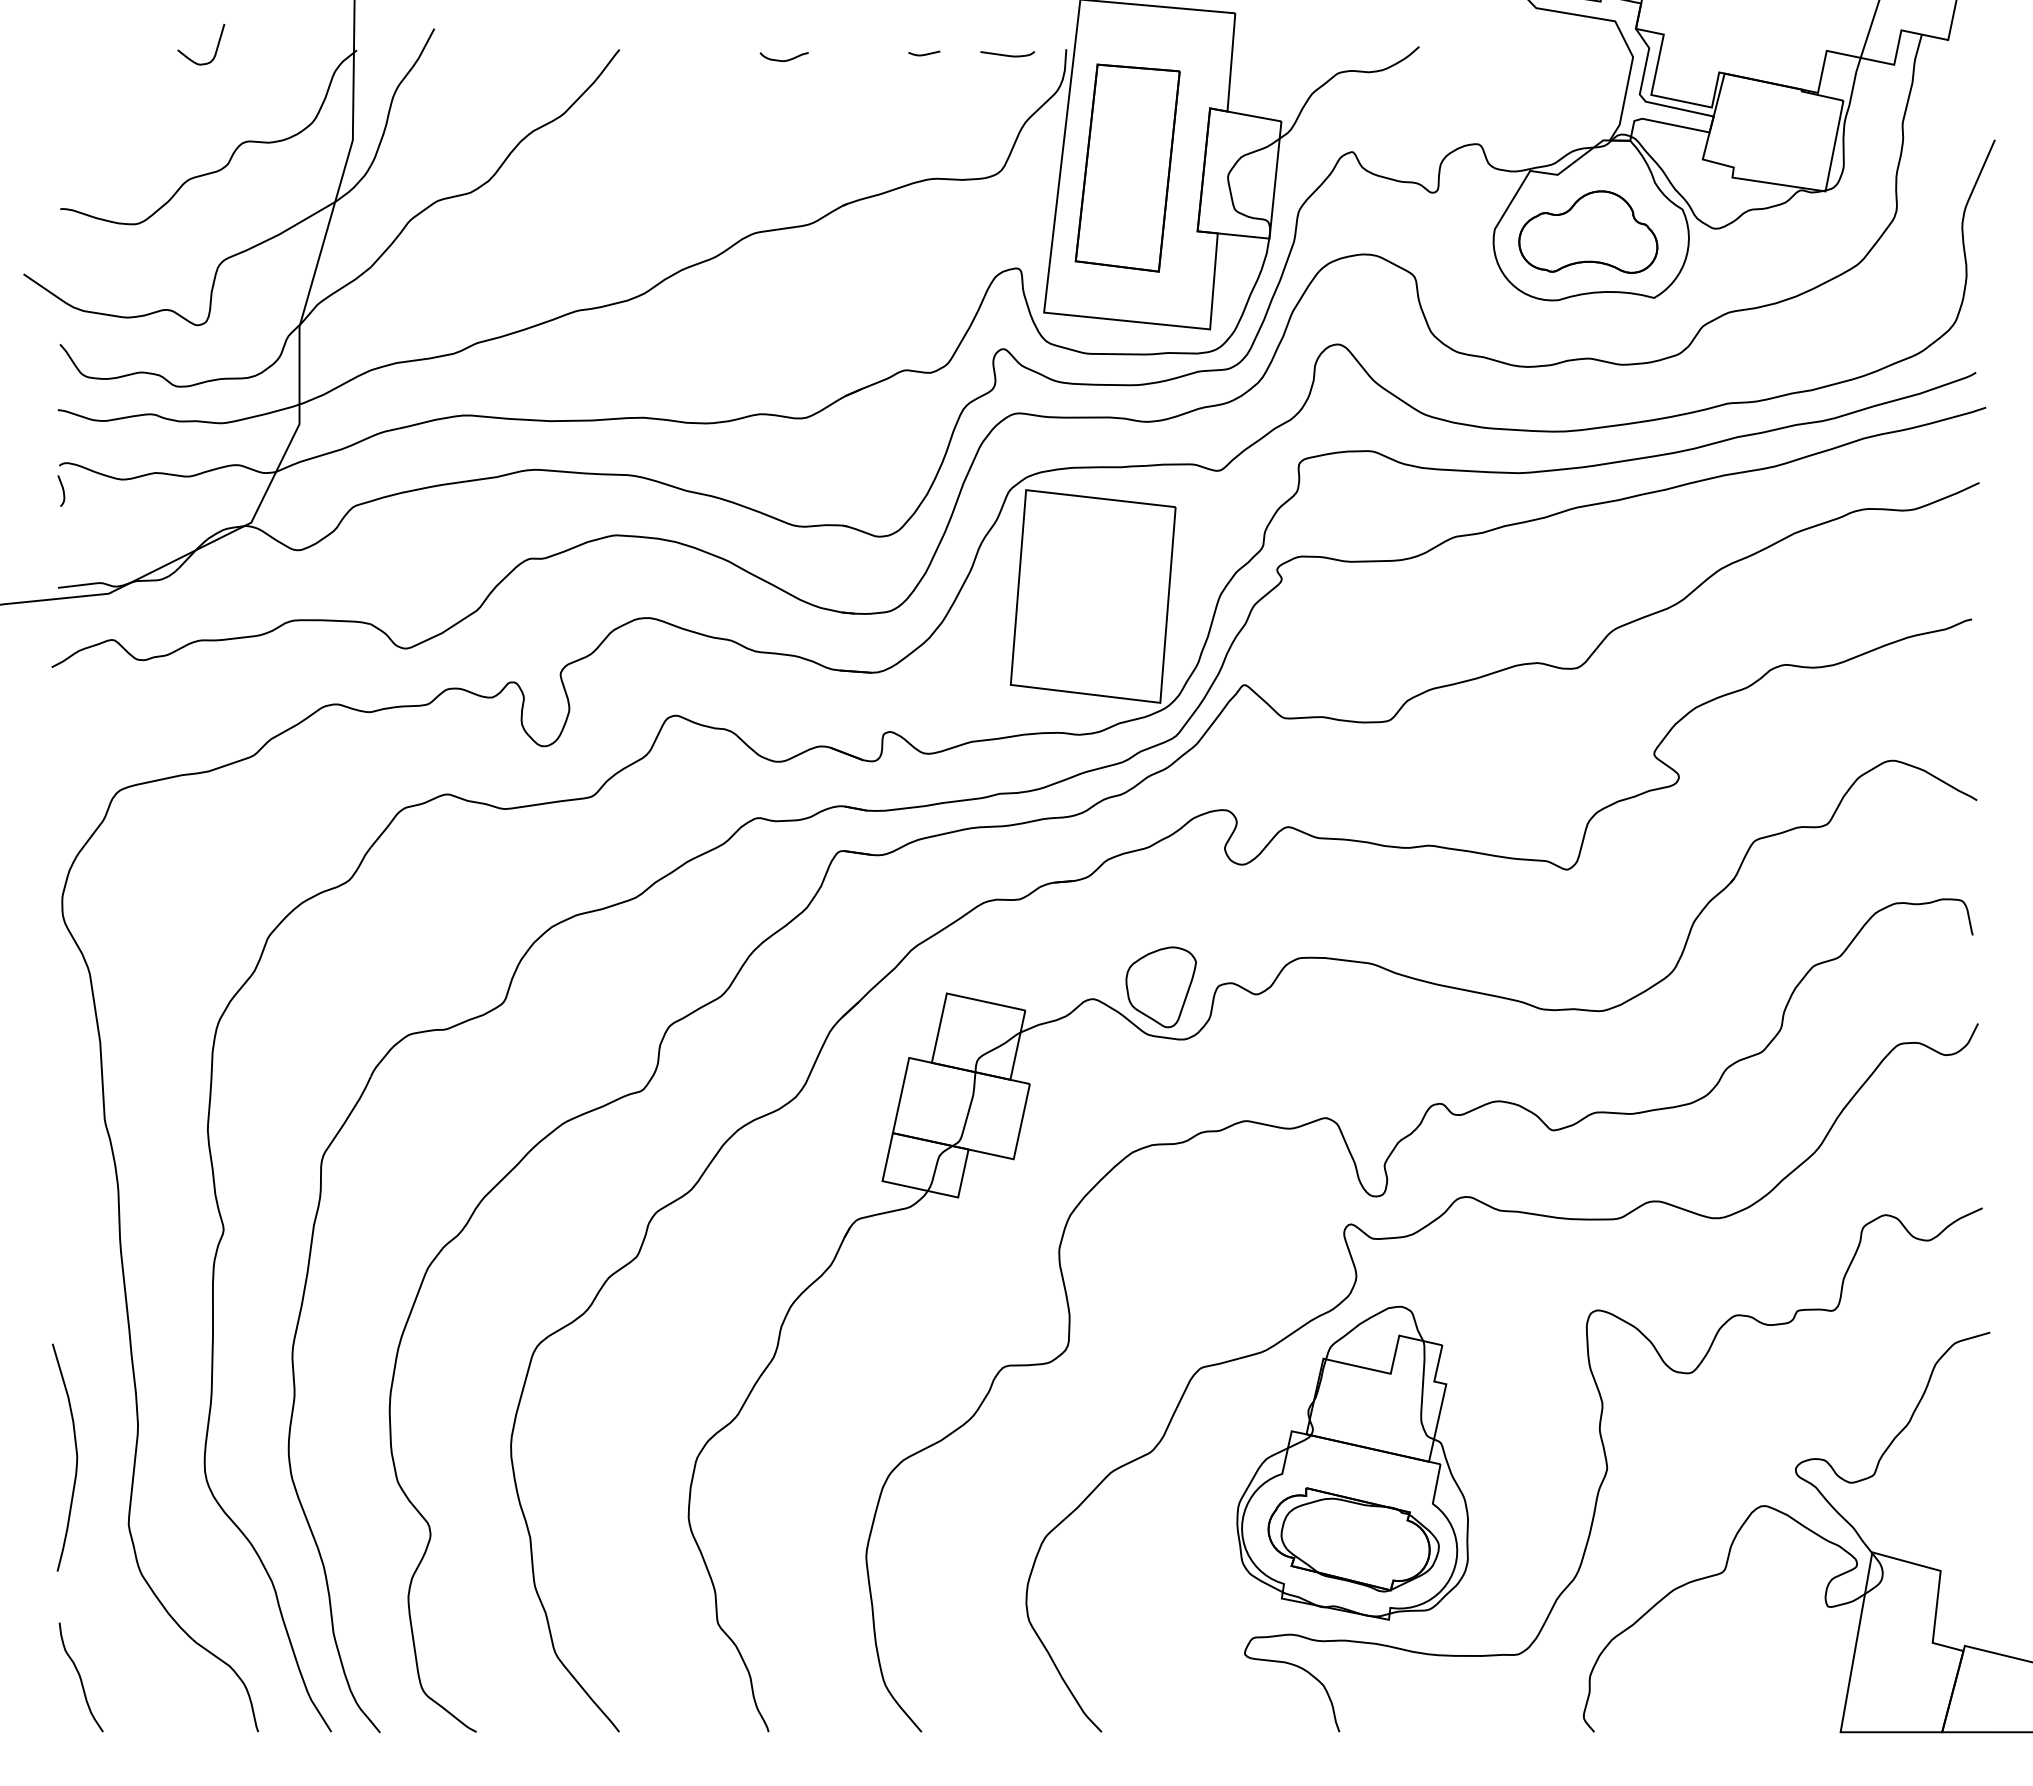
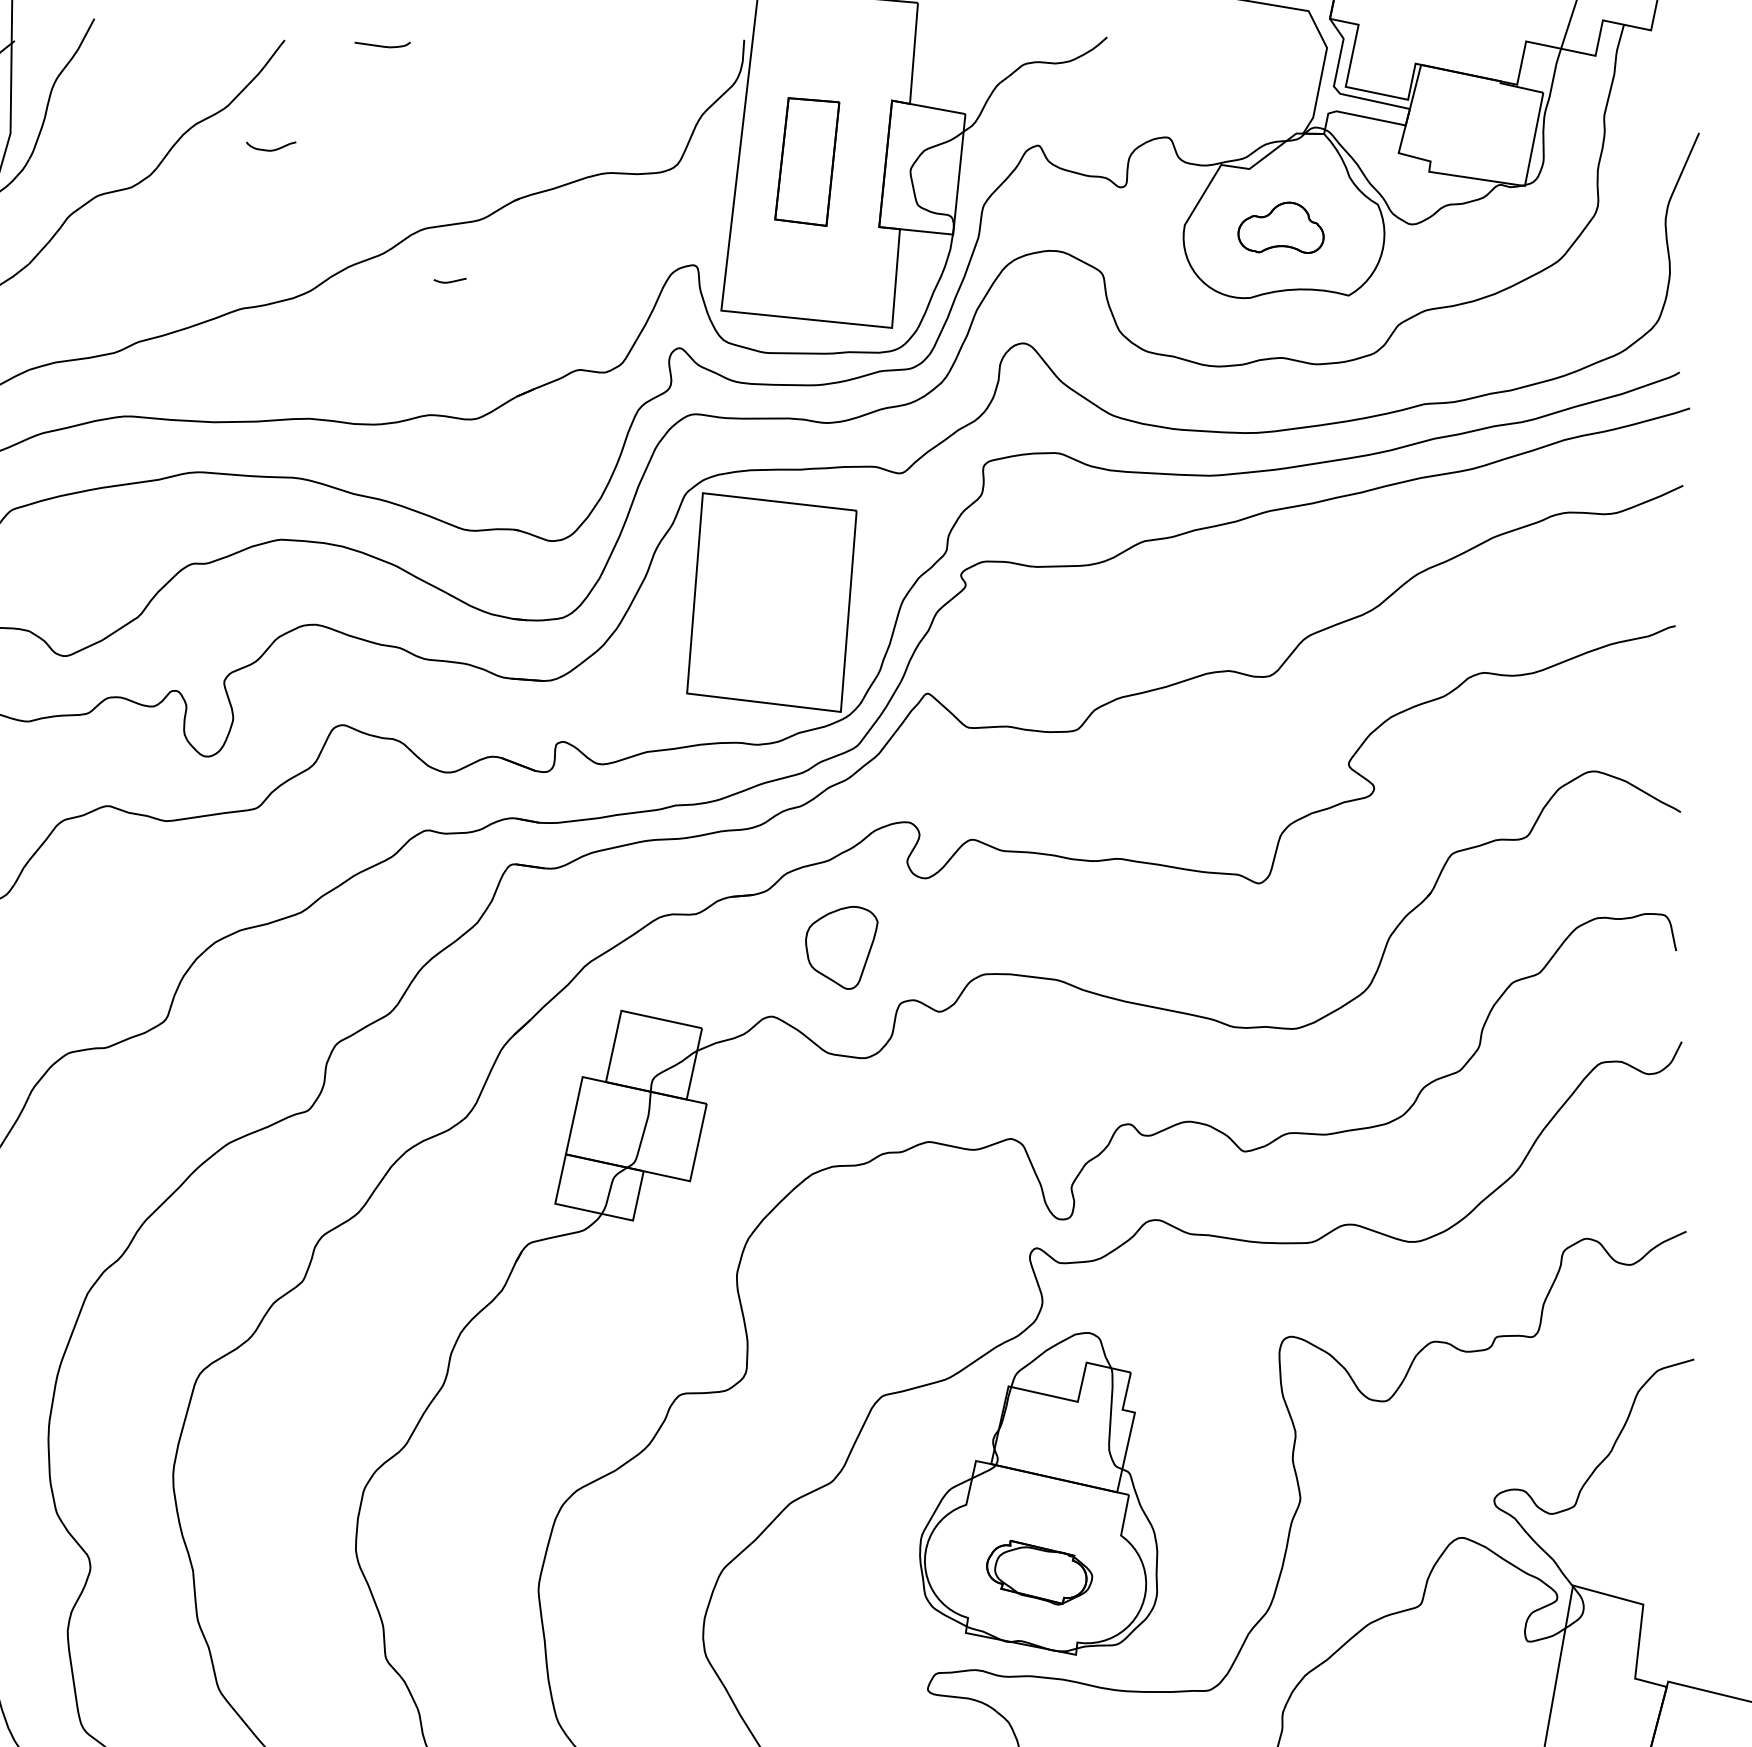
curve: (925, 53) -> (451, 280), moved
curve: (1007, 54) -> (382, 45), moved
curve: (783, 60) -> (270, 150), moved
part: (1127, 167) -> (807, 161), size x0.6
part: (1588, 231) -> (1281, 227), size x0.6
part: (1160, 987) -> (841, 948), moved
part: (1353, 1539) -> (1039, 1572), size x0.6

